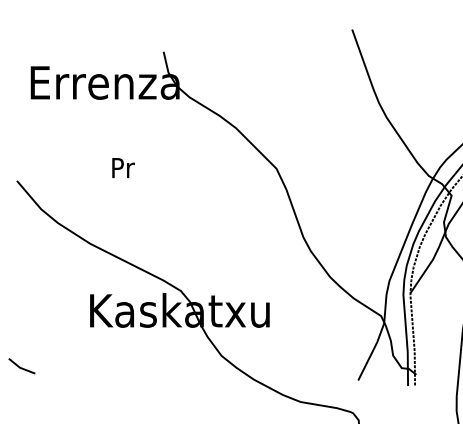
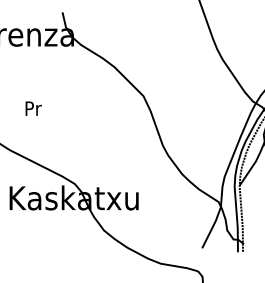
text: (123, 167) -> (33, 108), moved

